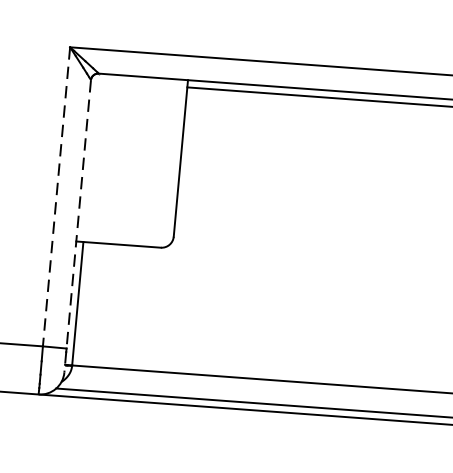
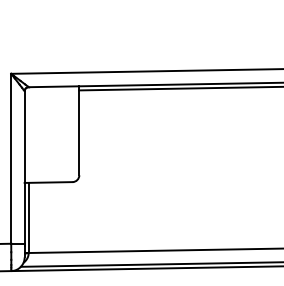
line: (57, 196) -> (11, 158), dashed -> solid
line: (77, 226) -> (24, 174), dashed -> solid

